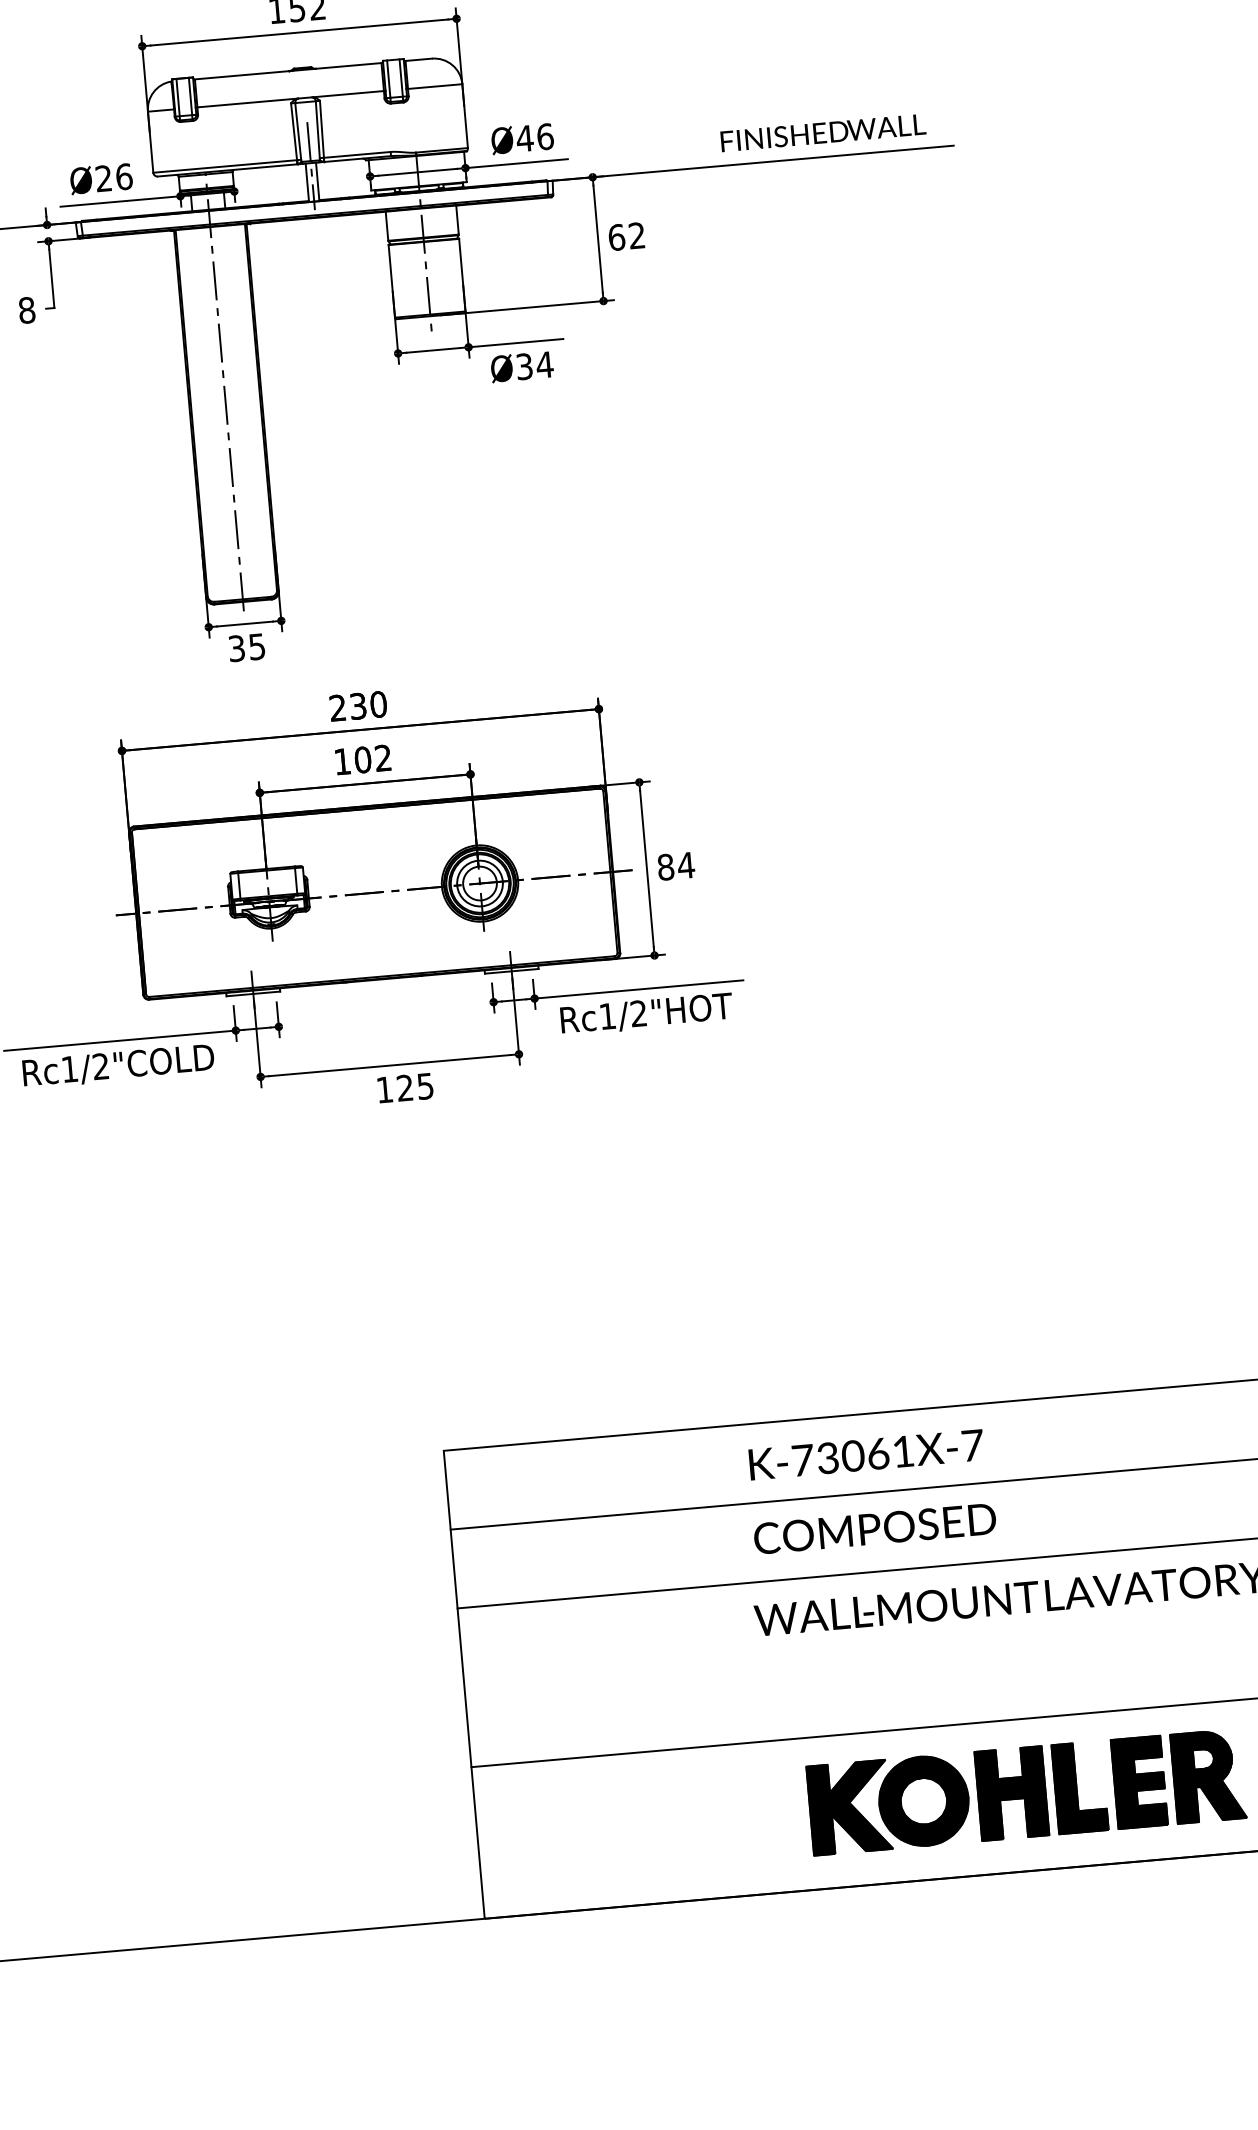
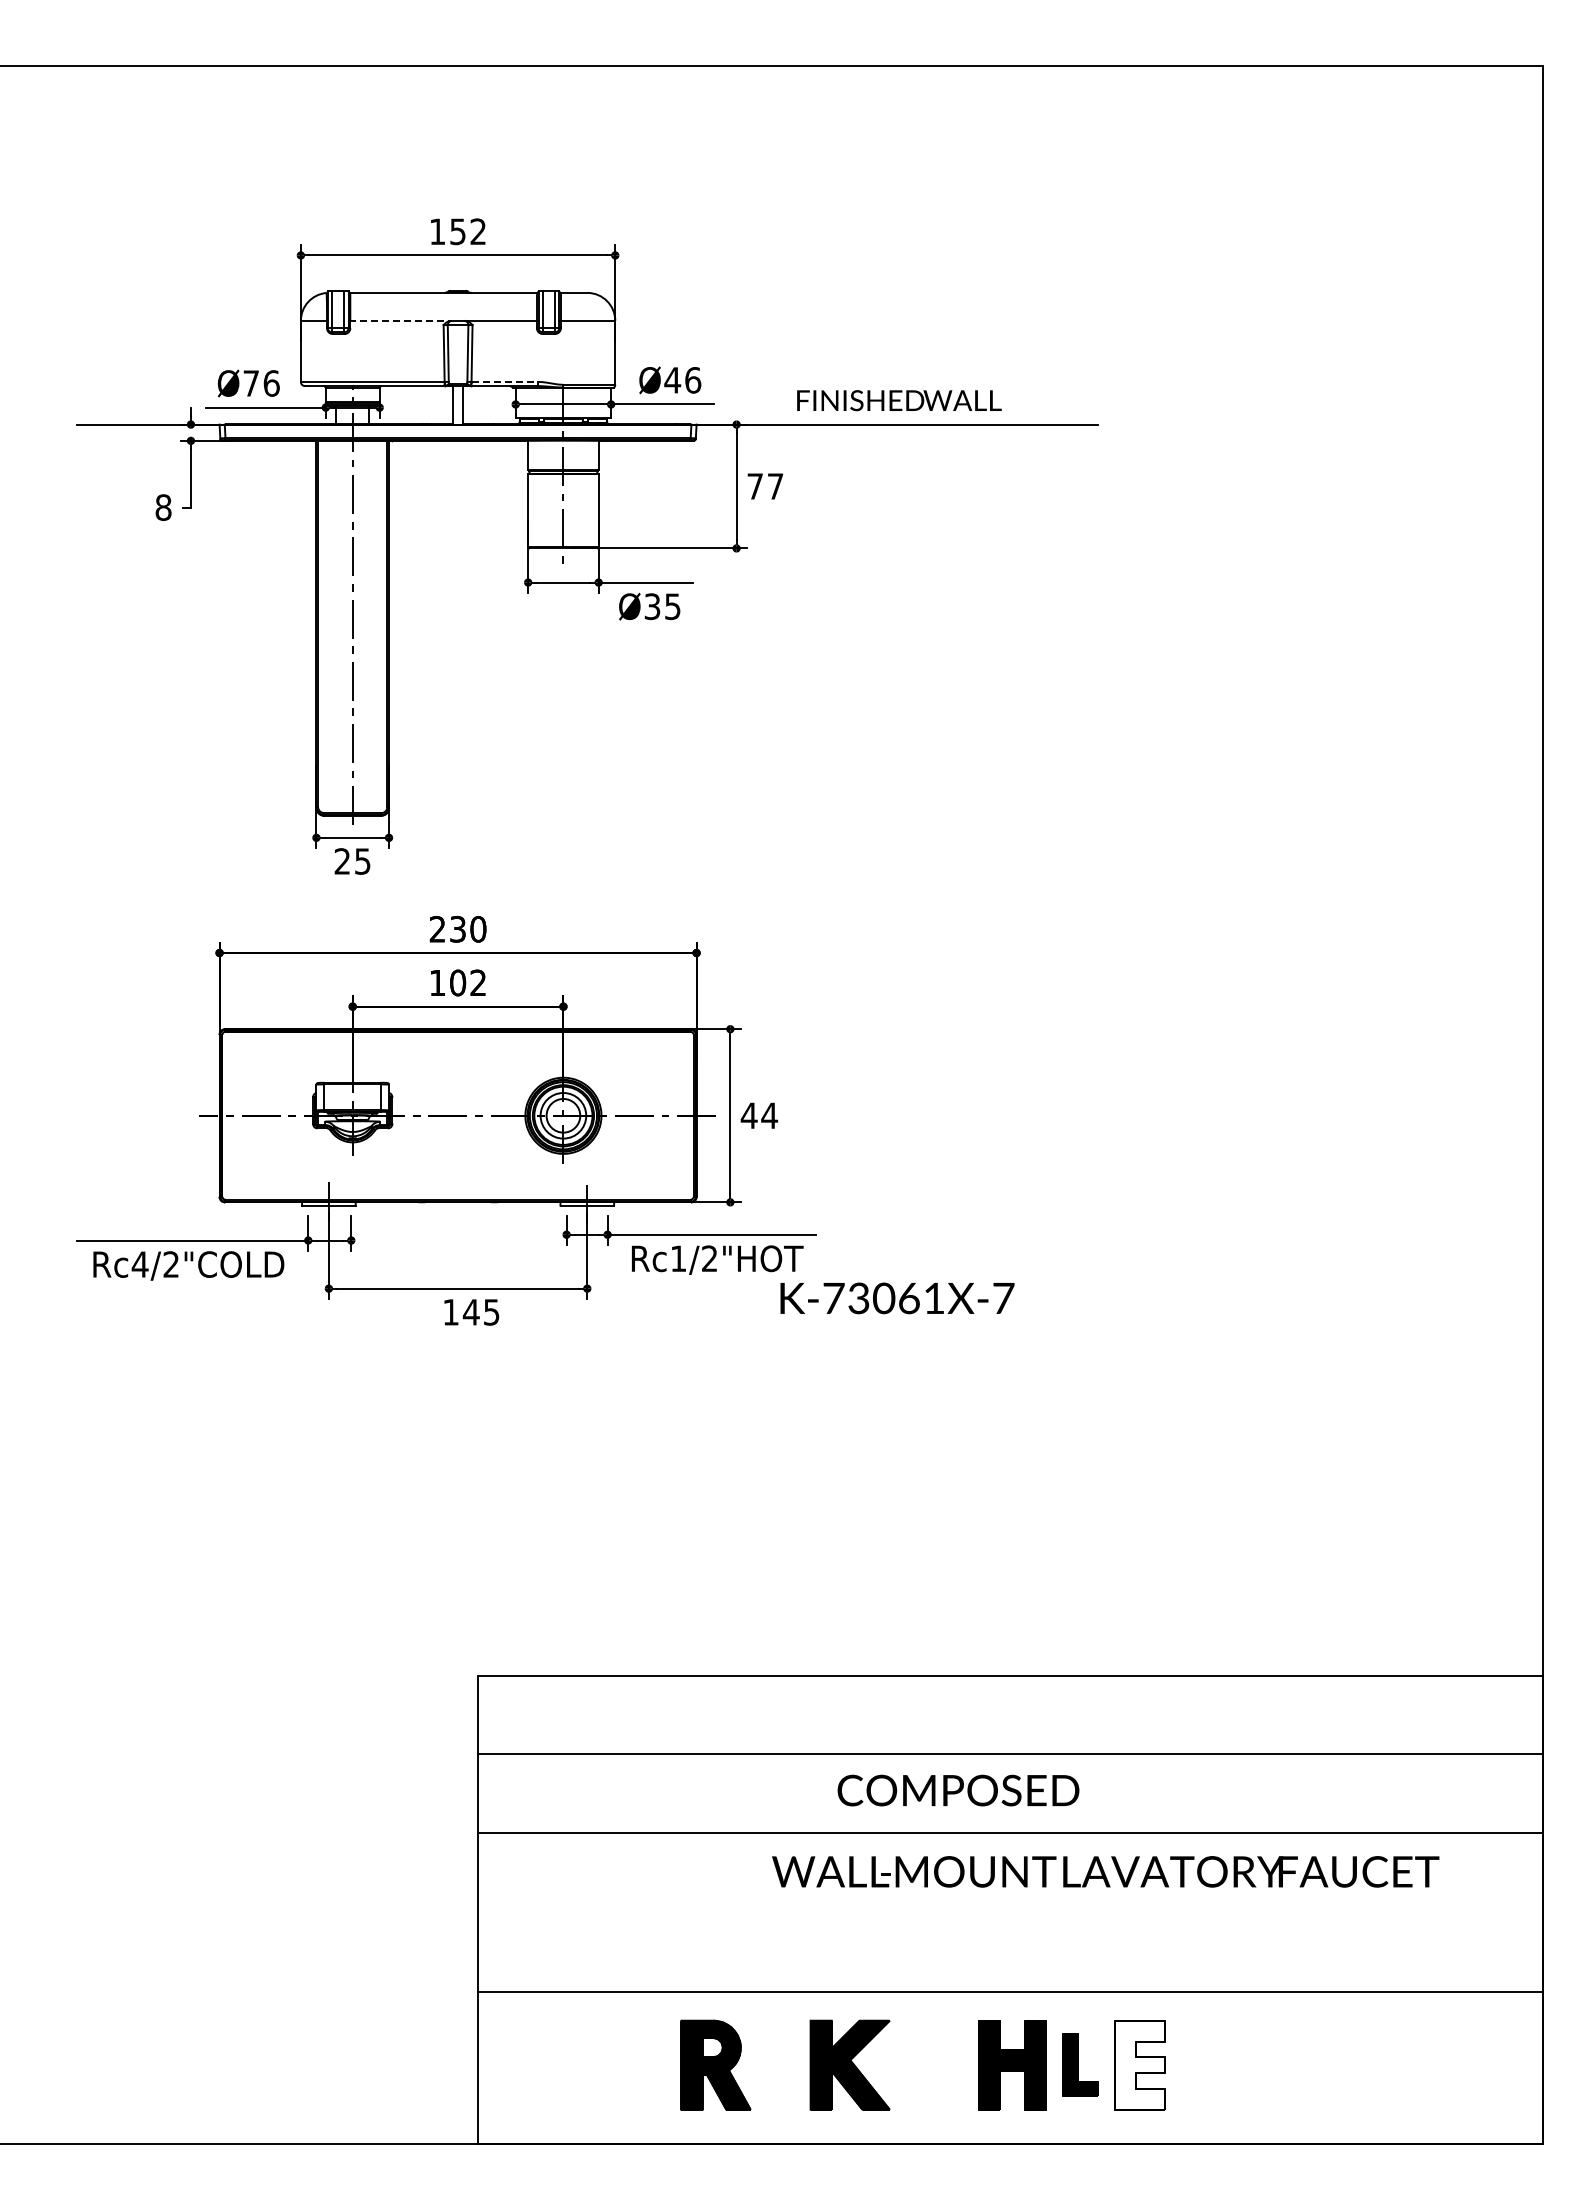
line: (247, 102) -> (400, 320), solid -> dashed
text: (823, 132) -> (899, 400), moved
line: (357, 154) -> (505, 381), solid -> dashed
line: (311, 166) -> (458, 389), removed
text: (103, 178) -> (250, 383), Ø26 -> Ø76
text: (627, 236) -> (765, 486), 62 -> 77
text: (544, 364) -> (672, 606), Ø34 -> Ø35
text: (236, 648) -> (342, 861), 35 -> 25
text: (665, 867) -> (748, 1115), 84 -> 44
text: (69, 1069) -> (139, 1264), Rc1/2"COLD -> Rc4/2"COLD
text: (404, 1088) -> (470, 1312), 125 -> 145
text: (866, 1454) -> (897, 1298), moved
text: (875, 1528) -> (958, 1790), moved
part: (1208, 1775) -> (715, 2064), moved
fill: (1139, 1781) -> (1139, 2064), removed
part: (1080, 1787) -> (1080, 2065), size x0.7
part: (923, 1800) -> (923, 2064), removed

